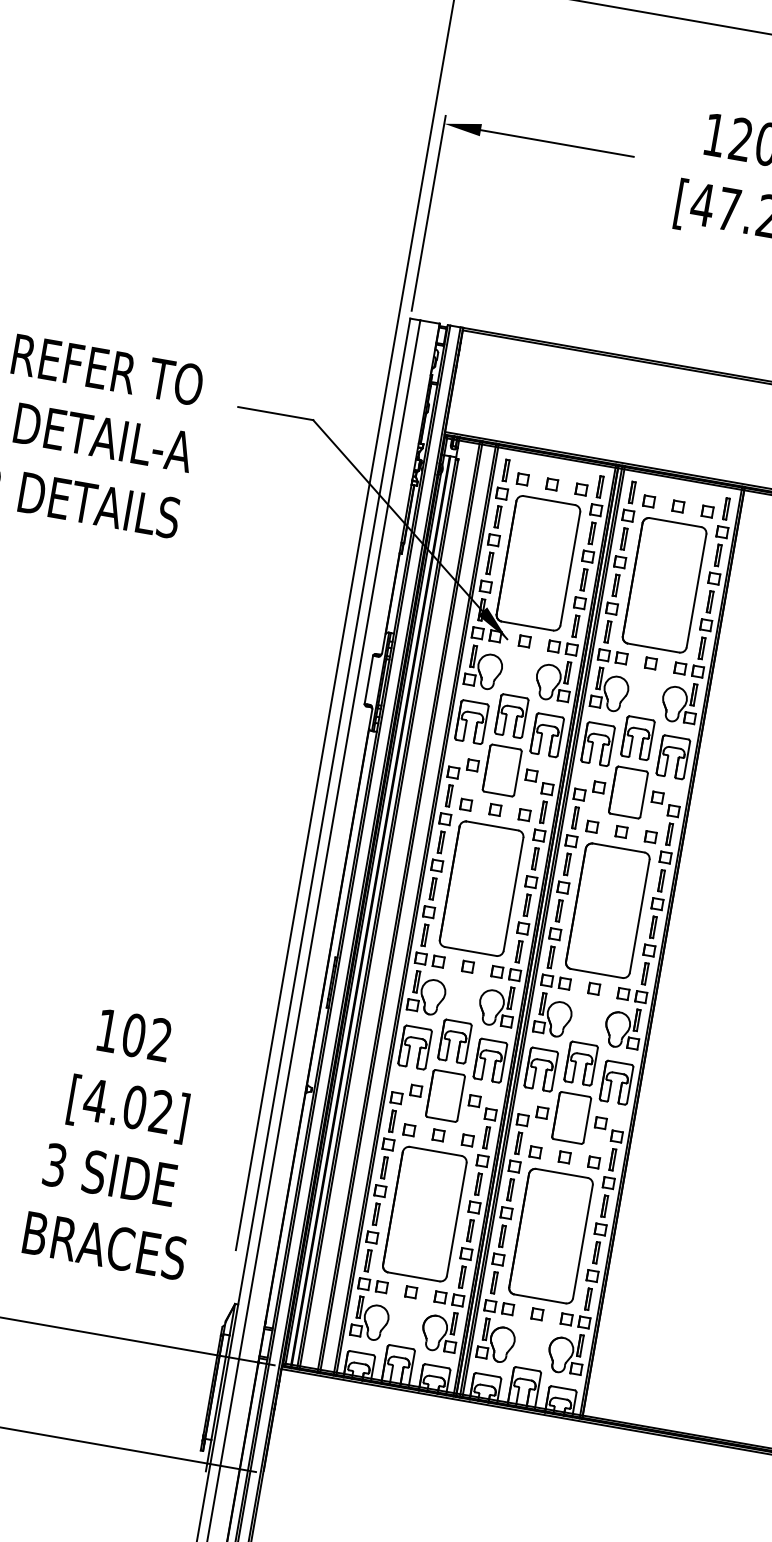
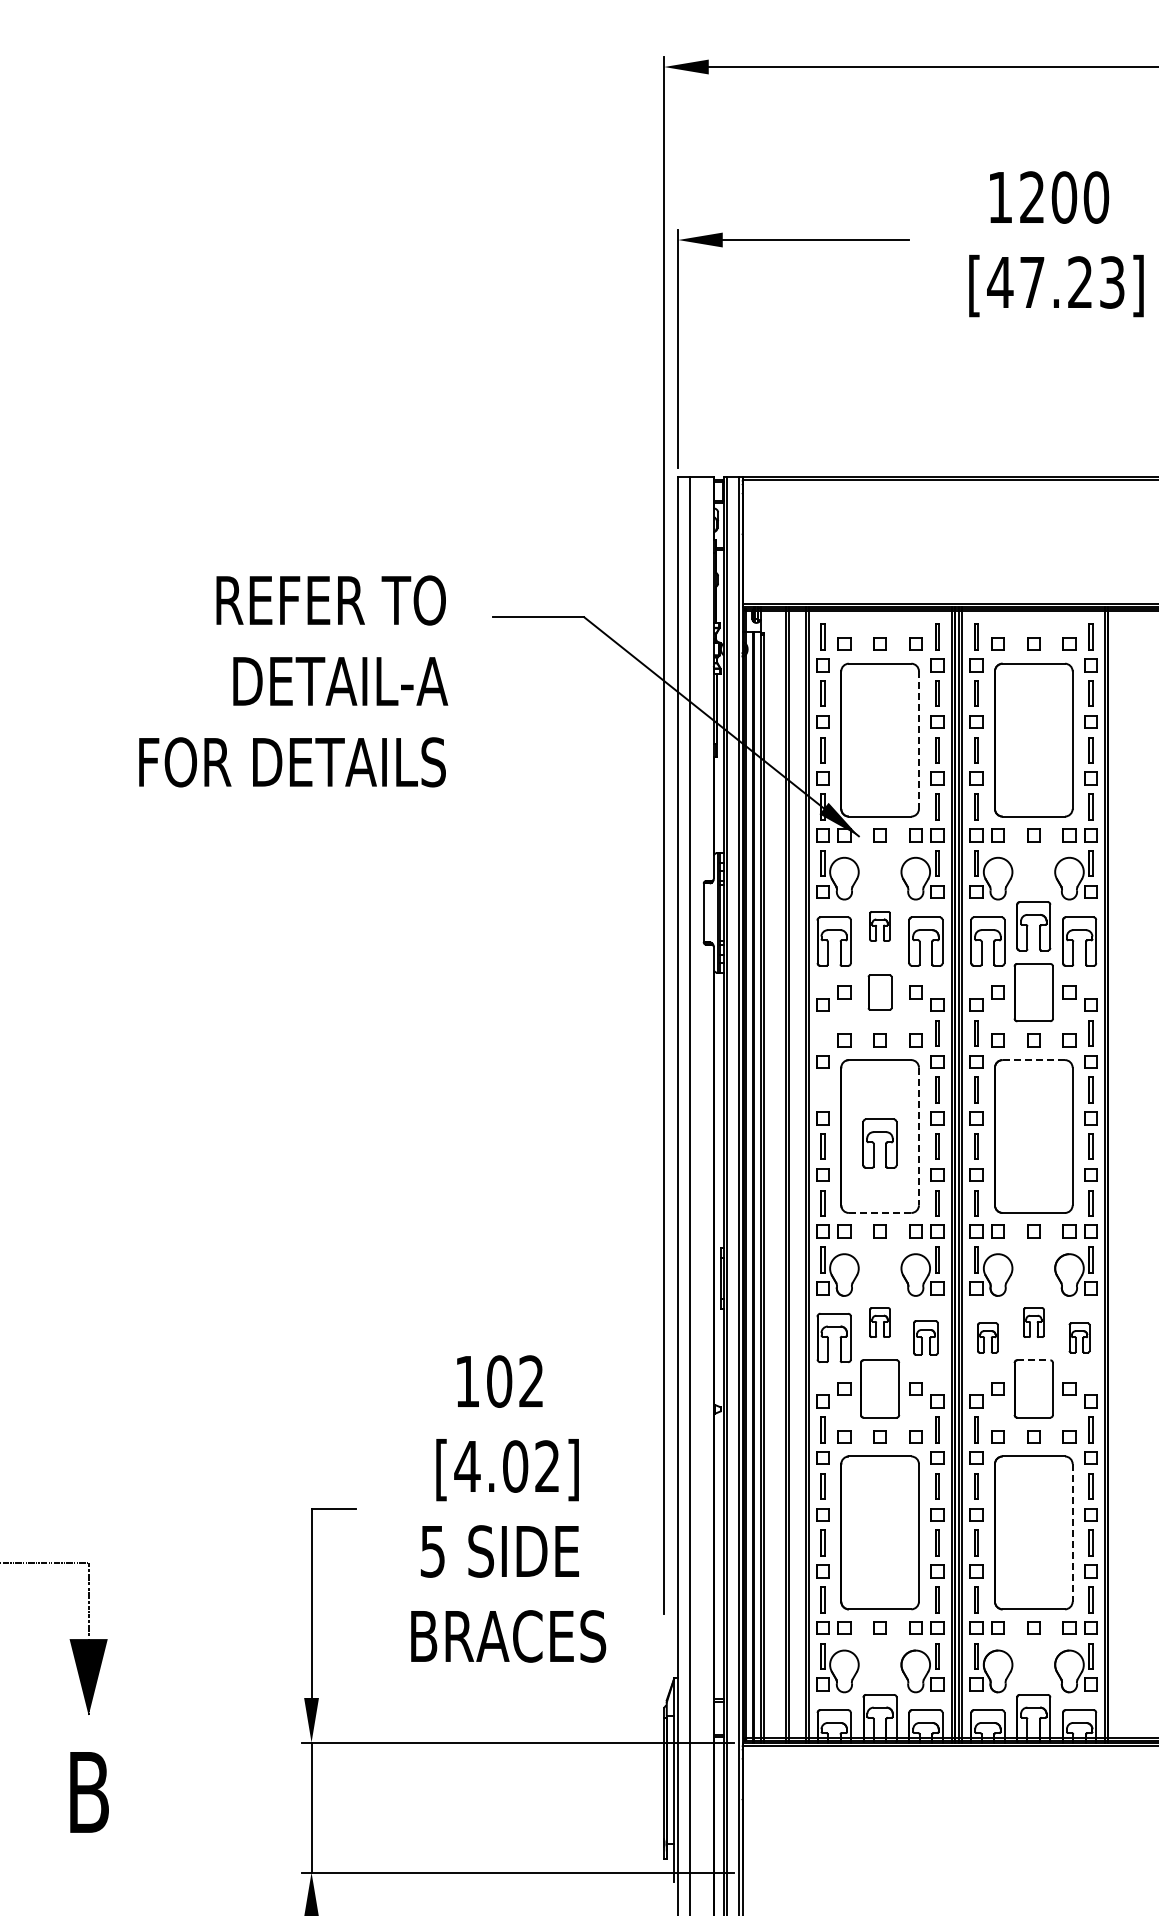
line: (569, 569) -> (918, 740), solid -> dashed
part: (511, 716) -> (879, 926), size x0.6
part: (501, 770) -> (879, 992), size x0.6
part: (449, 795) -> (822, 1033), removed
part: (441, 841) -> (822, 1089), removed
line: (619, 848) -> (1034, 1060), solid -> dashed
part: (480, 894) -> (879, 1143), added
line: (513, 894) -> (918, 1136), solid -> dashed
line: (470, 951) -> (879, 1212), solid -> dashed
part: (454, 1041) -> (879, 1322), size x0.6
part: (490, 1060) -> (925, 1337), size x0.7
part: (580, 1063) -> (1033, 1322), size x0.6
part: (541, 1069) -> (987, 1337), size x0.6
part: (616, 1082) -> (1079, 1337), size x0.6
line: (575, 1094) -> (1033, 1360), solid -> dashed
text: (54, 1165) -> (432, 1551), 3 -> 5
line: (582, 1241) -> (1072, 1532), solid -> dashed

